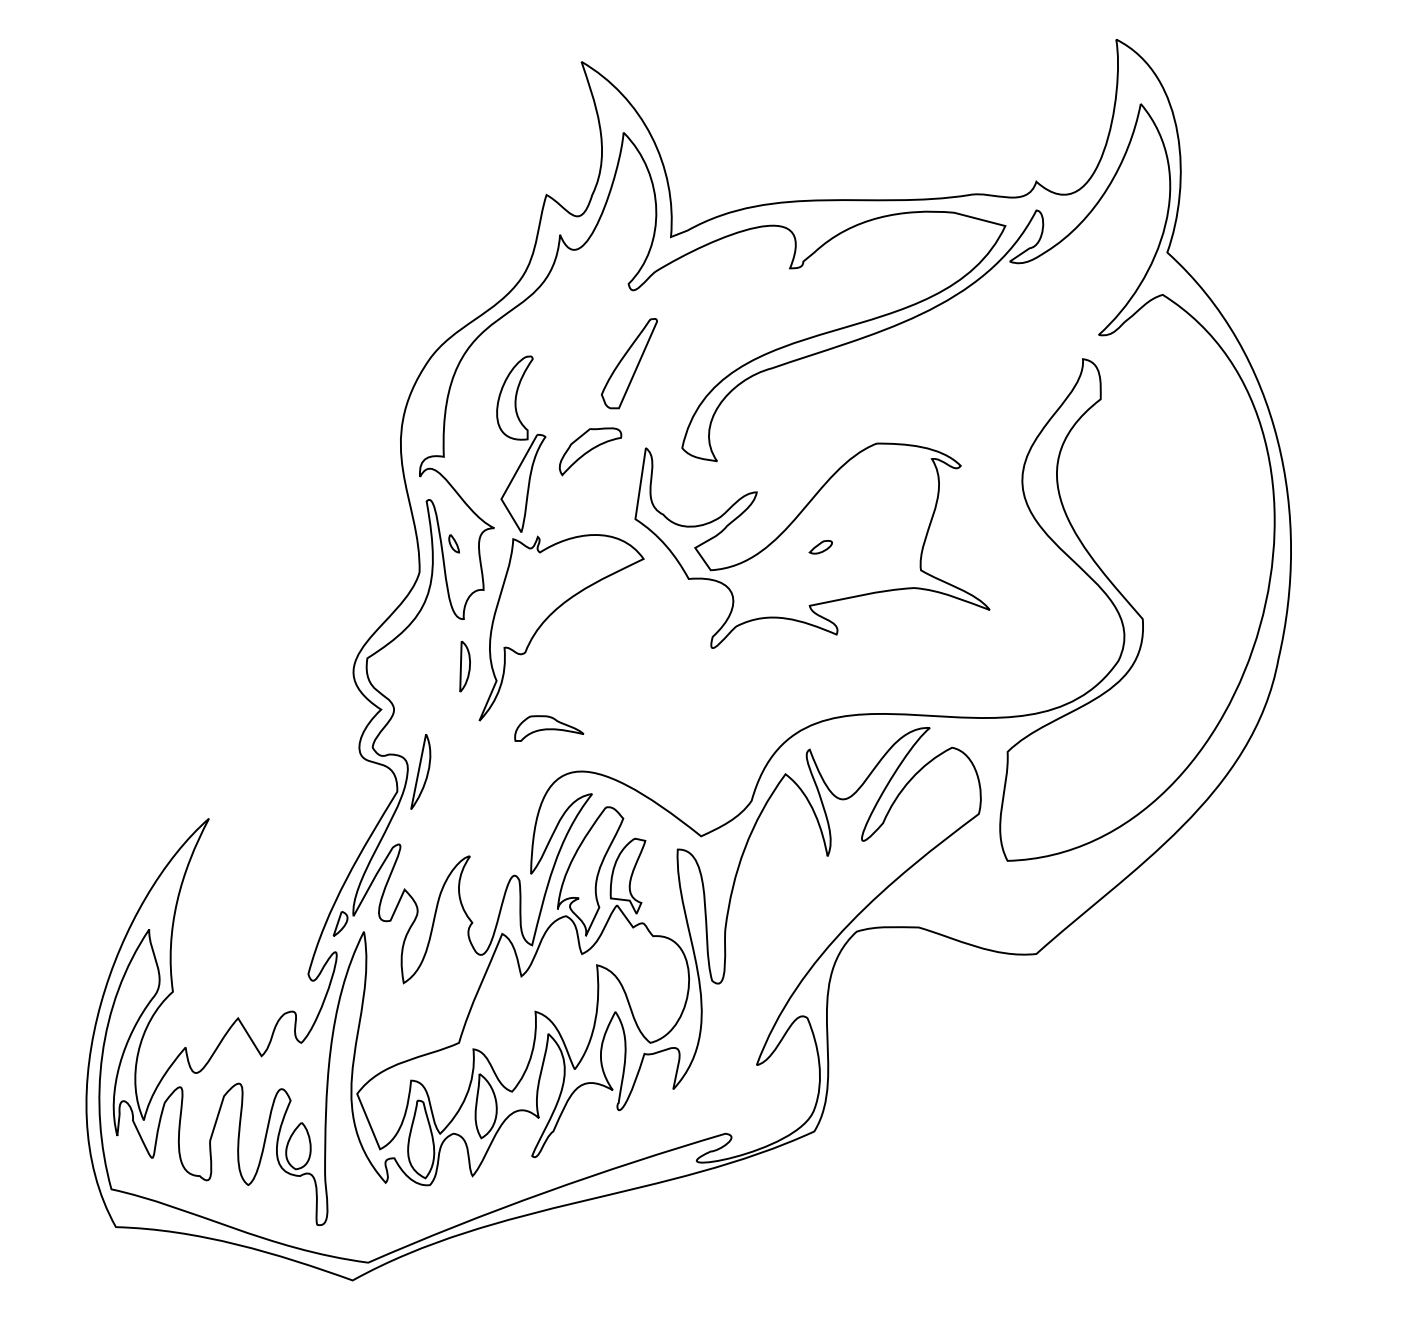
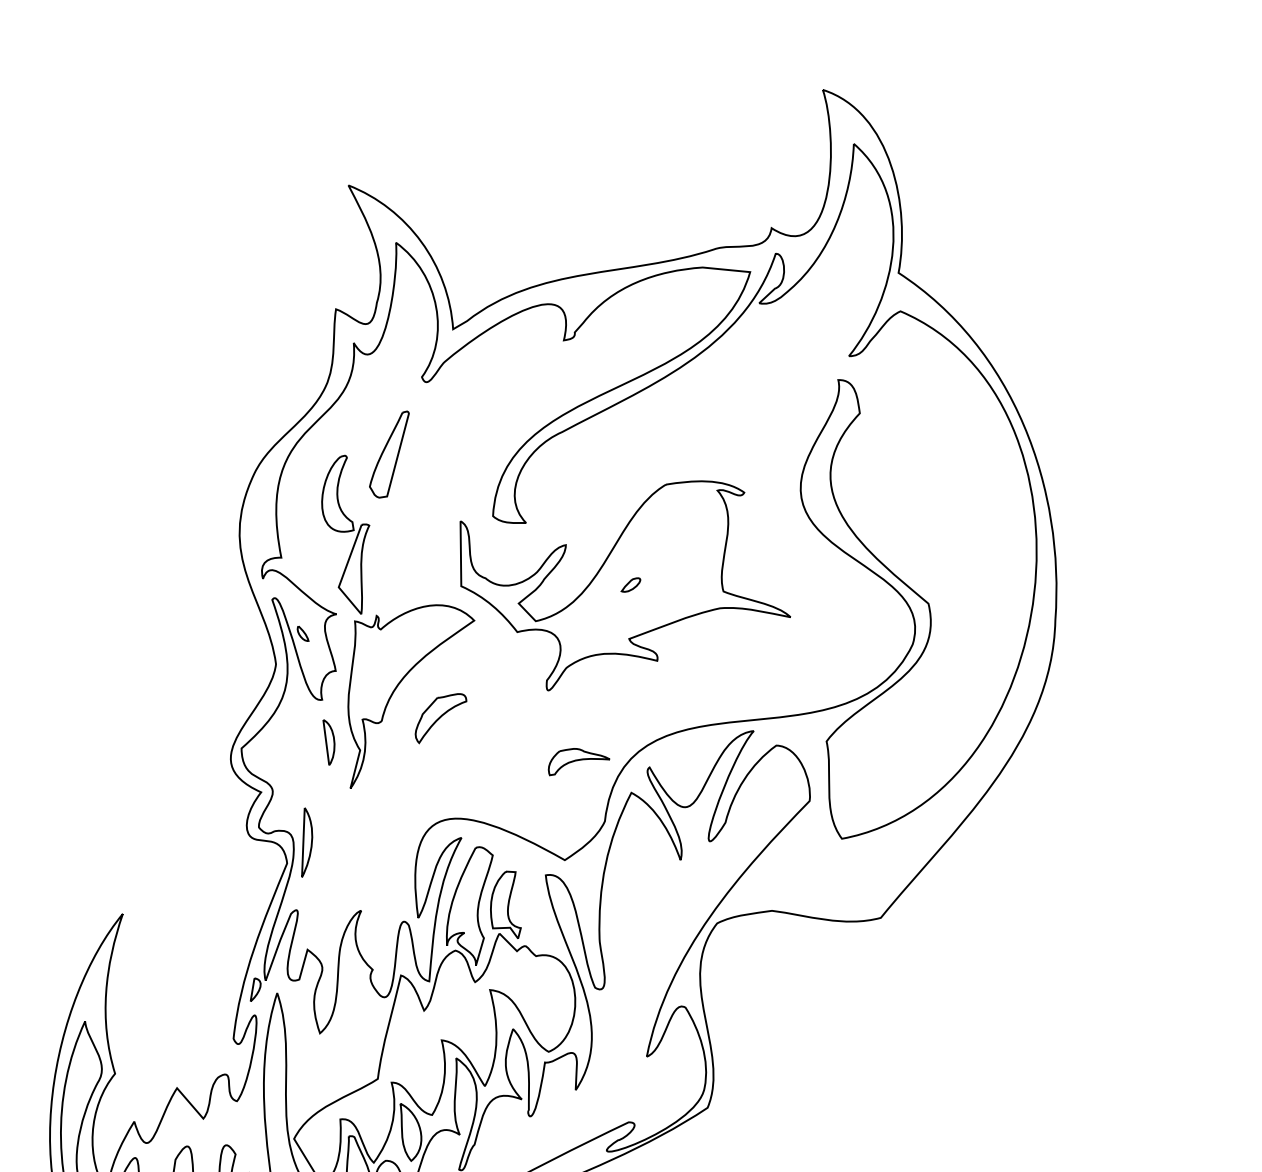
part: (628, 363) -> (389, 455), moved
part: (590, 451) -> (441, 717), moved
part: (549, 728) -> (578, 759), moved

